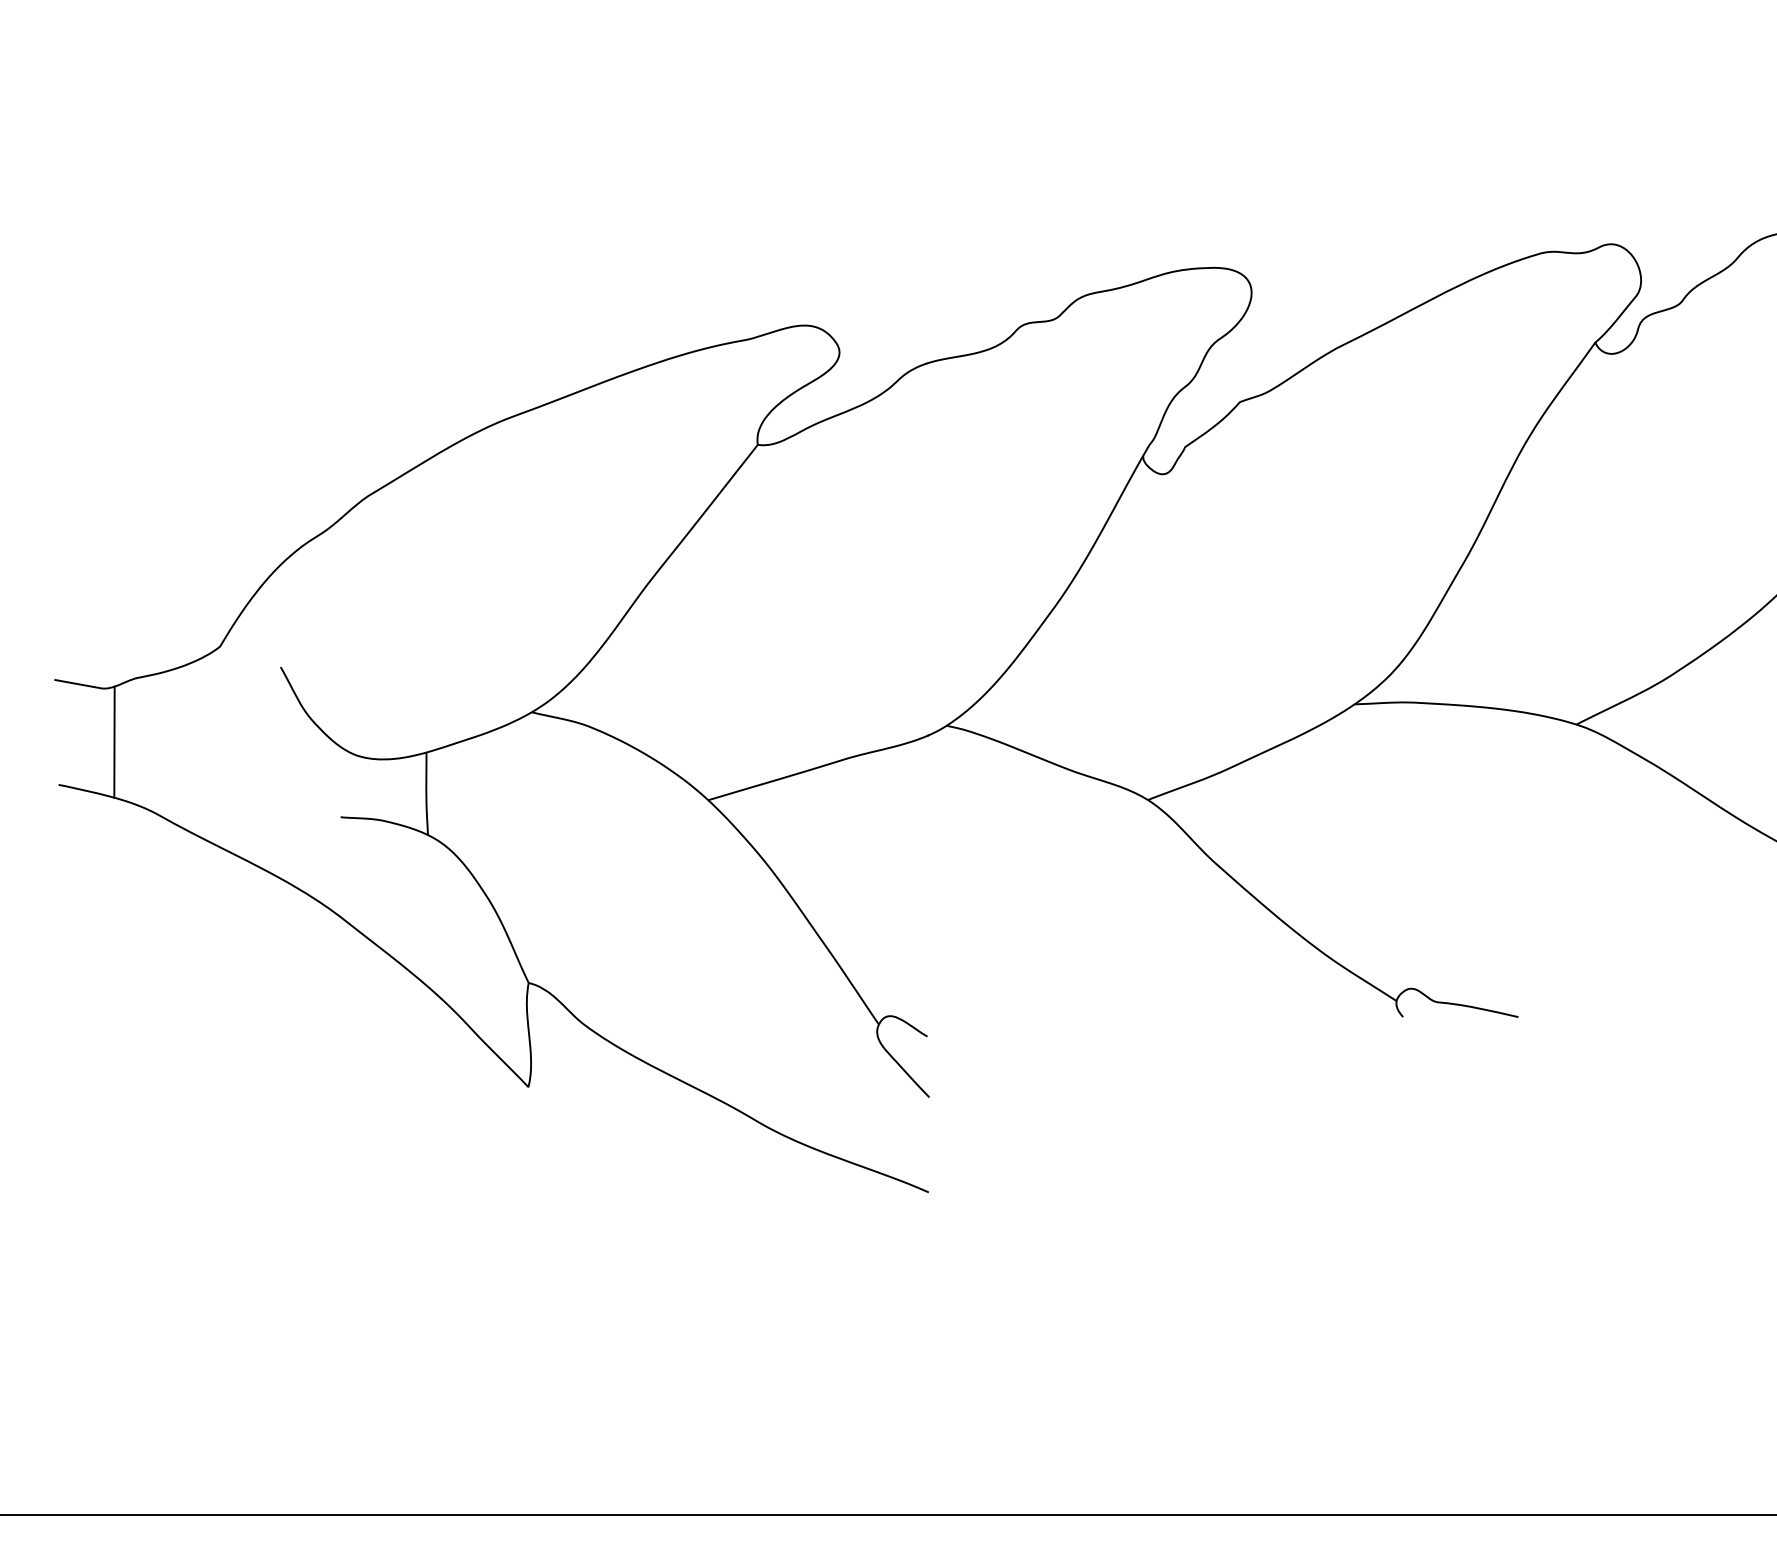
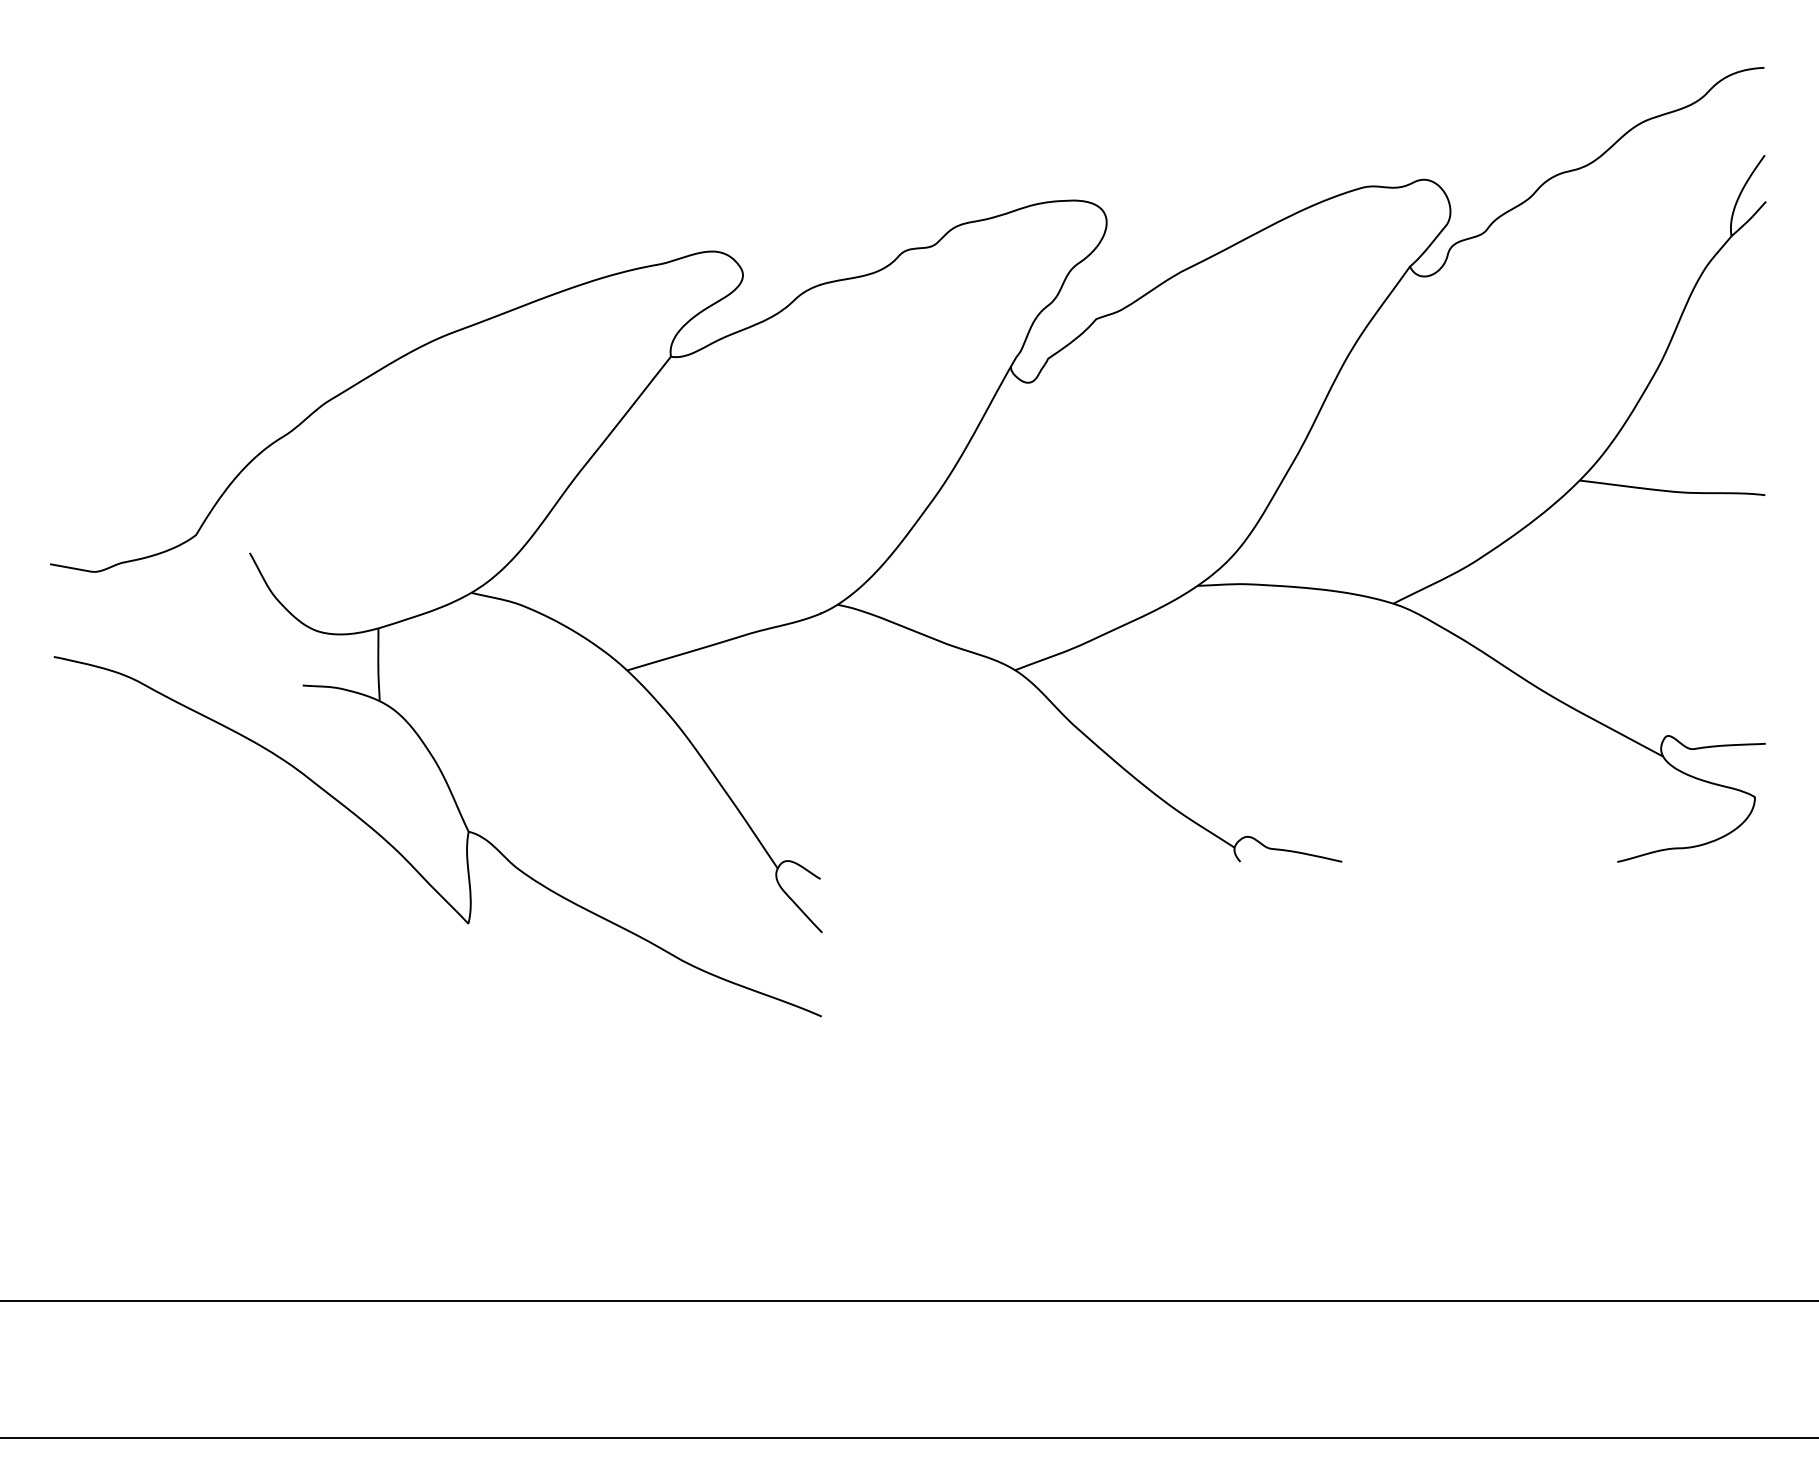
line: (113, 742) -> (102, 619), removed

